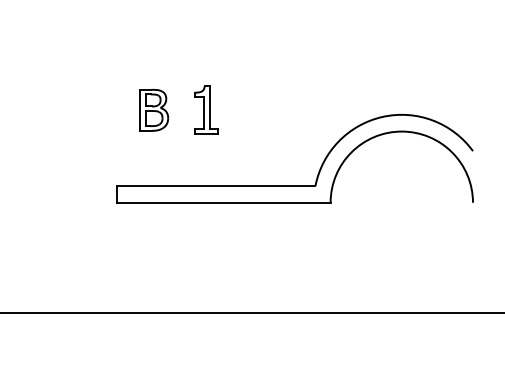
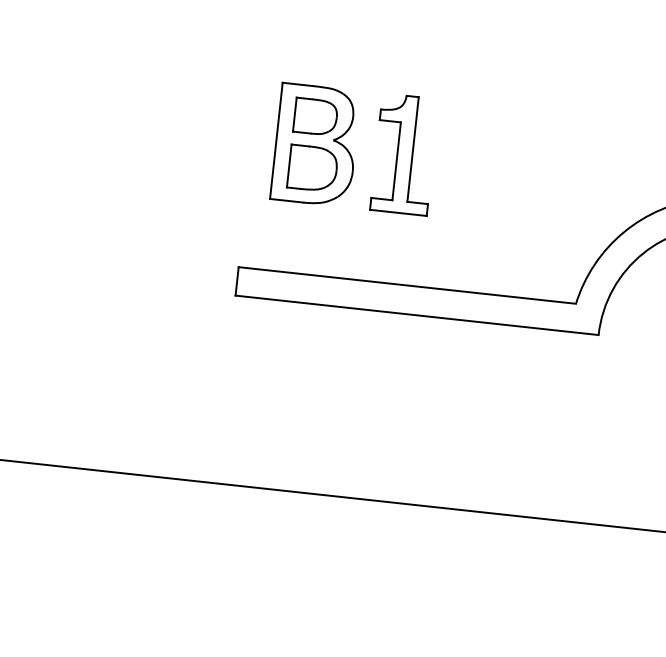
part: (206, 109) -> (404, 153), size x1.43
part: (154, 110) -> (316, 145), size x1.67

